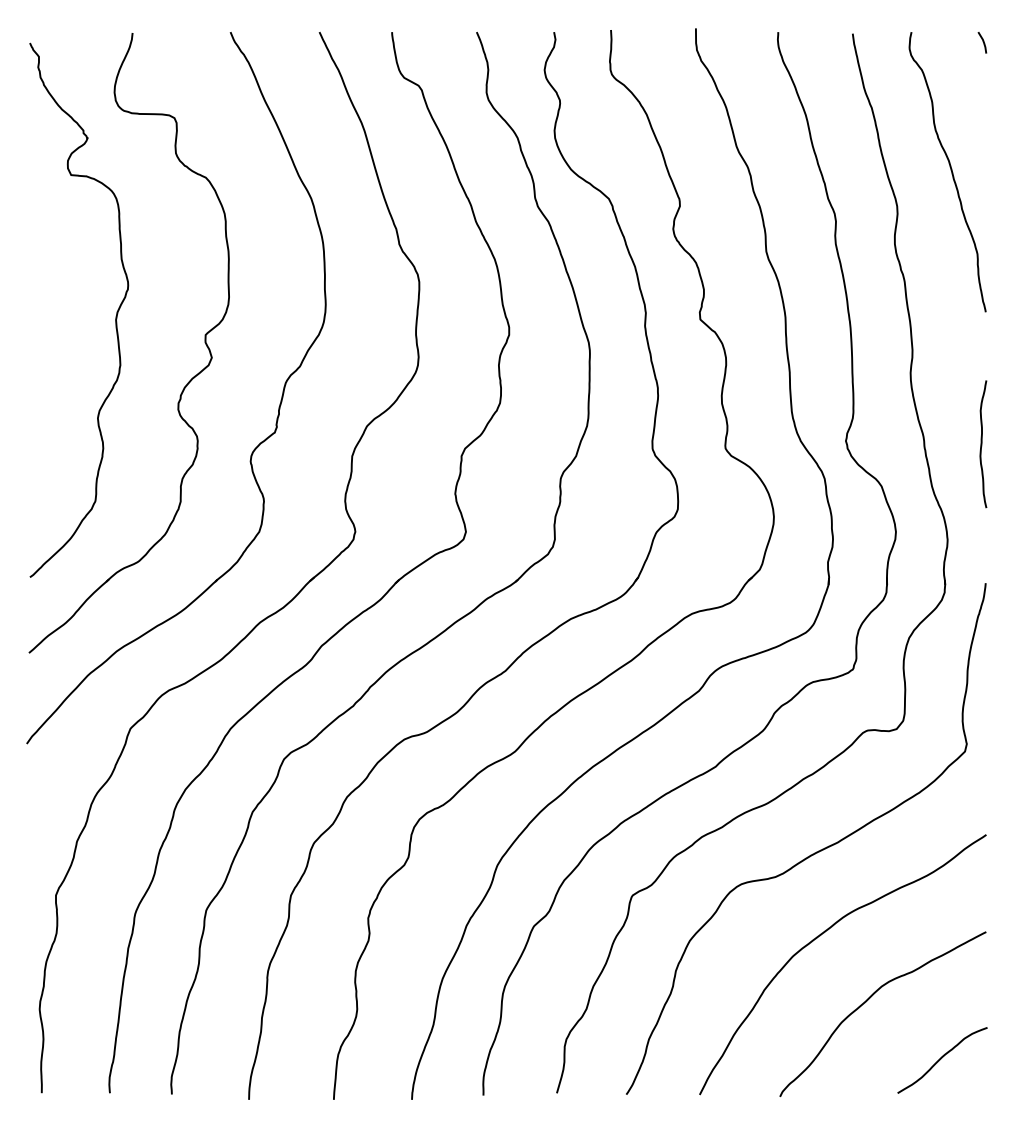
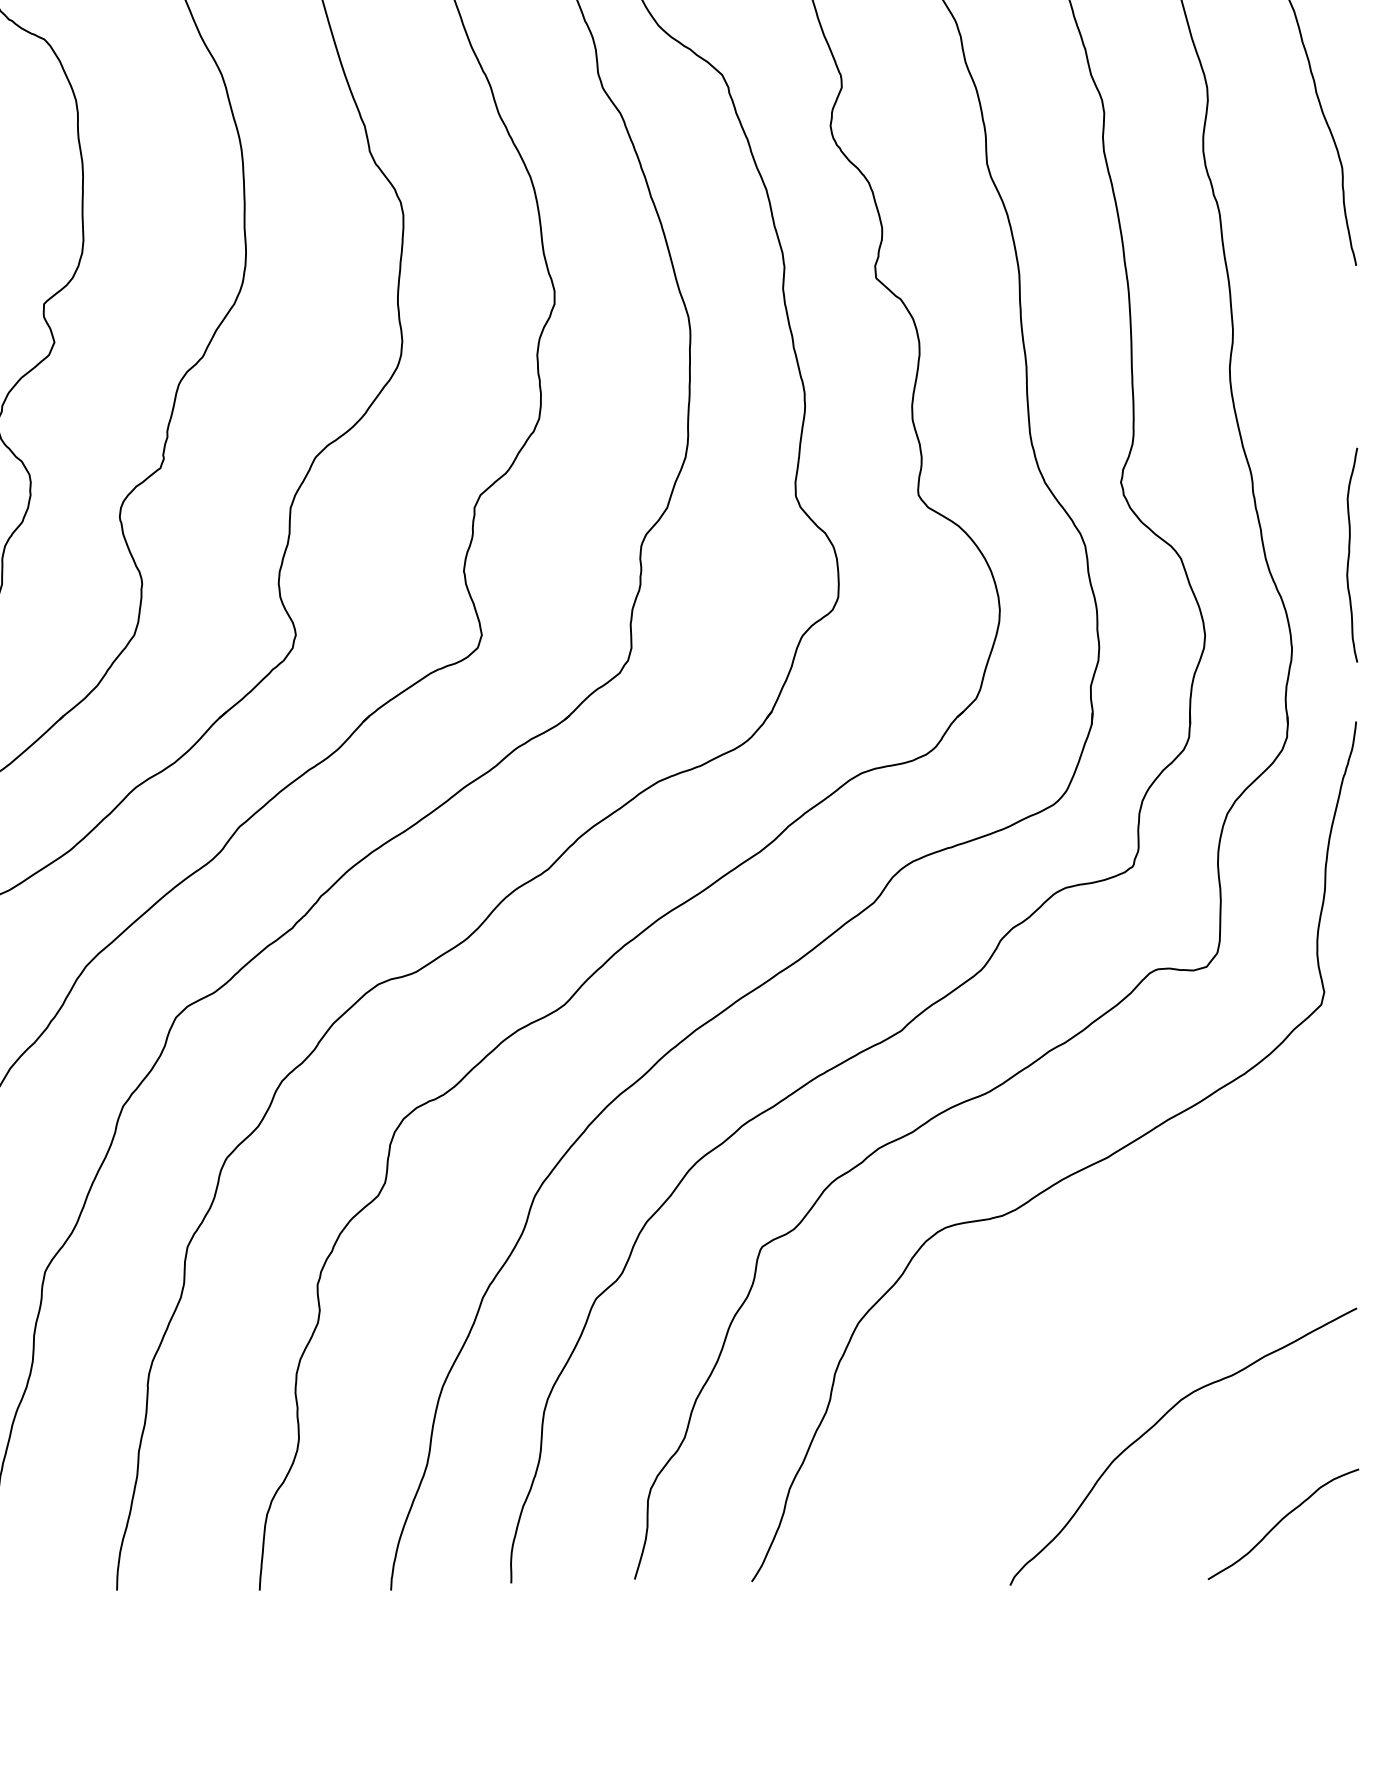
curve: (982, 444) -> (1350, 555), moved
curve: (820, 936) -> (1078, 1315), removed

